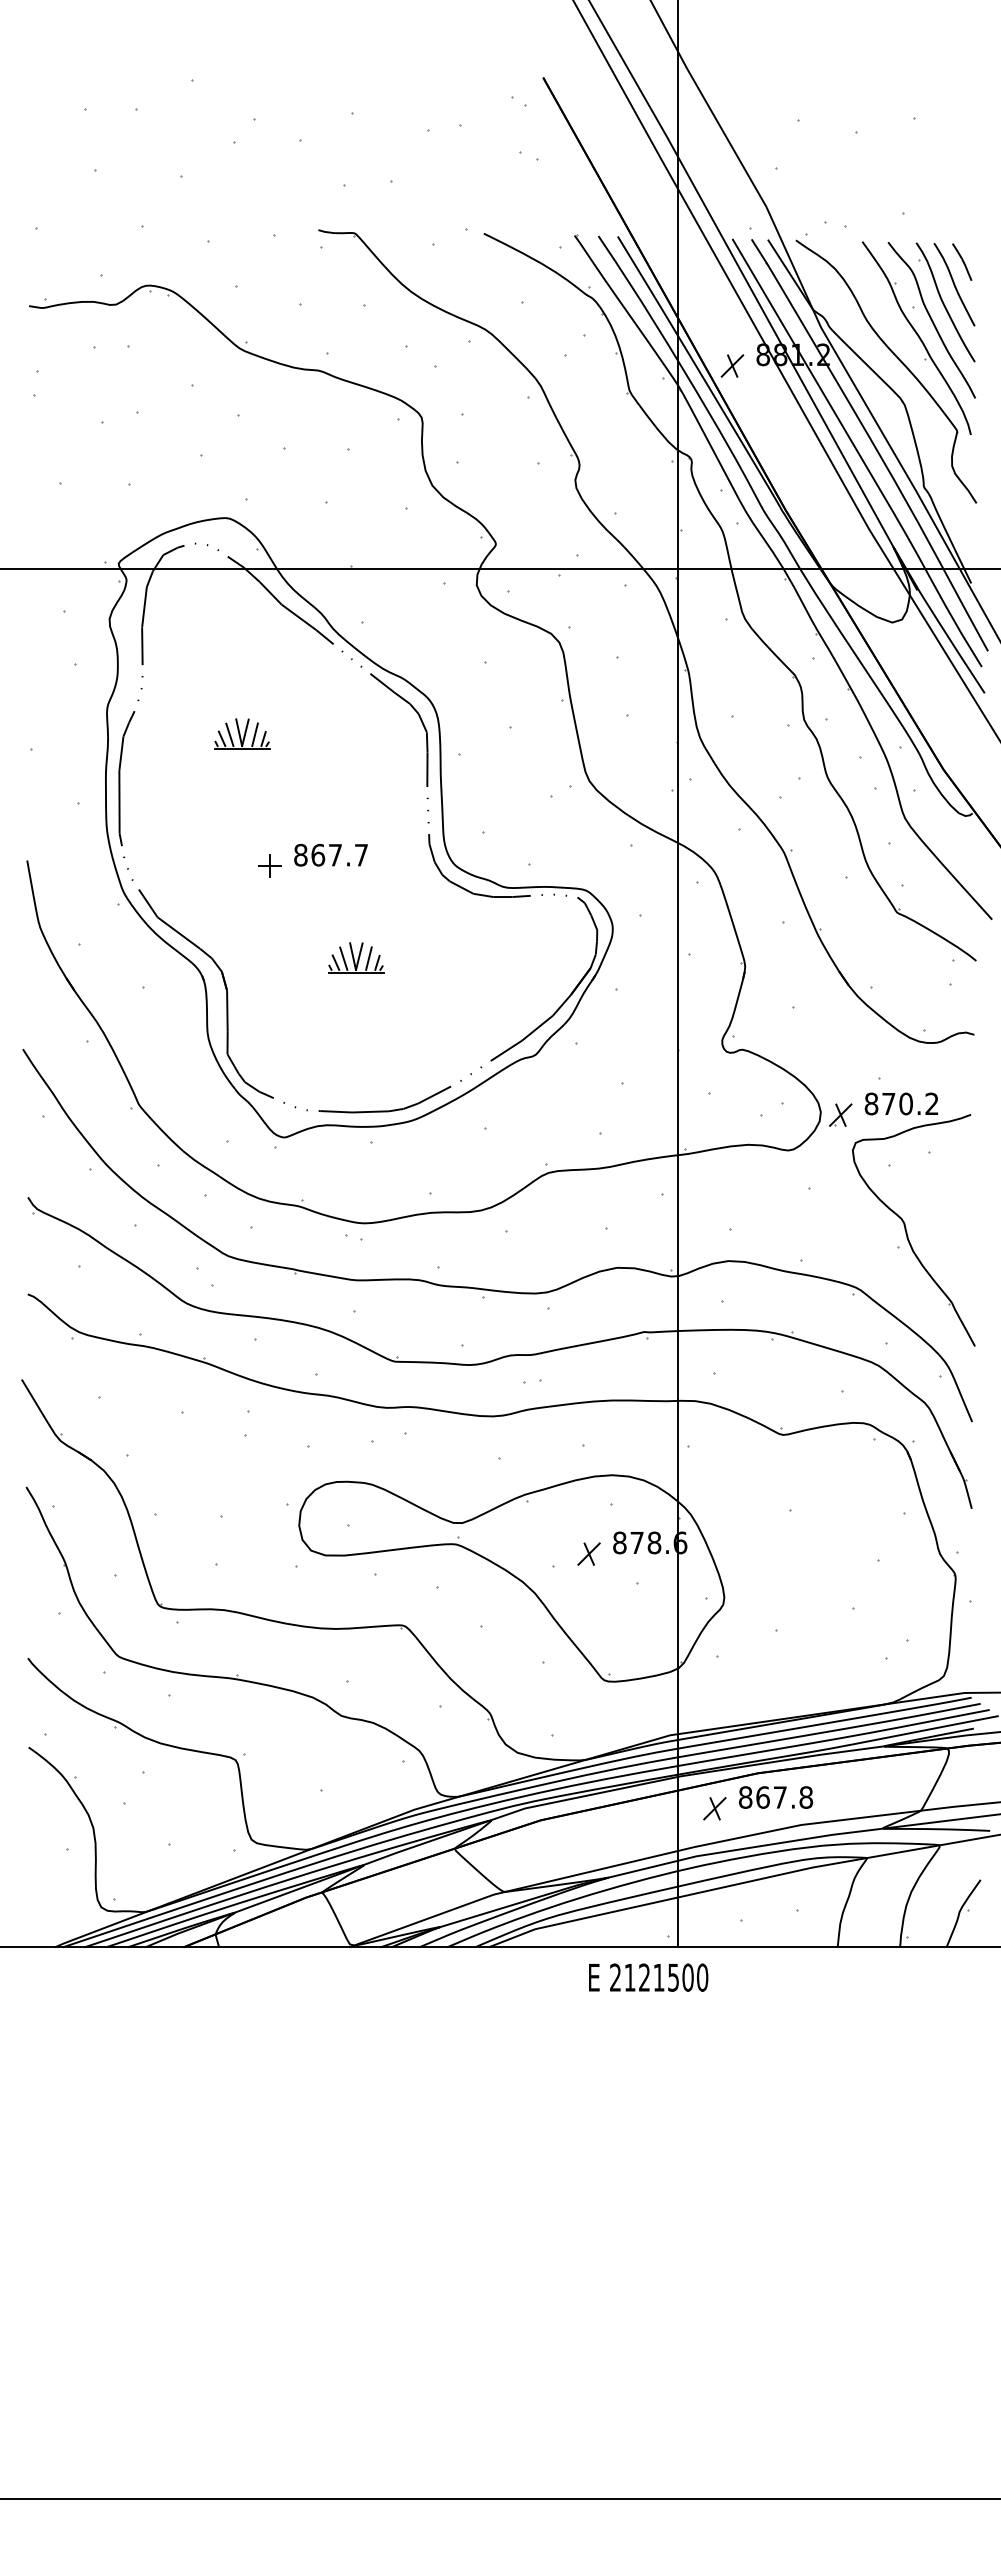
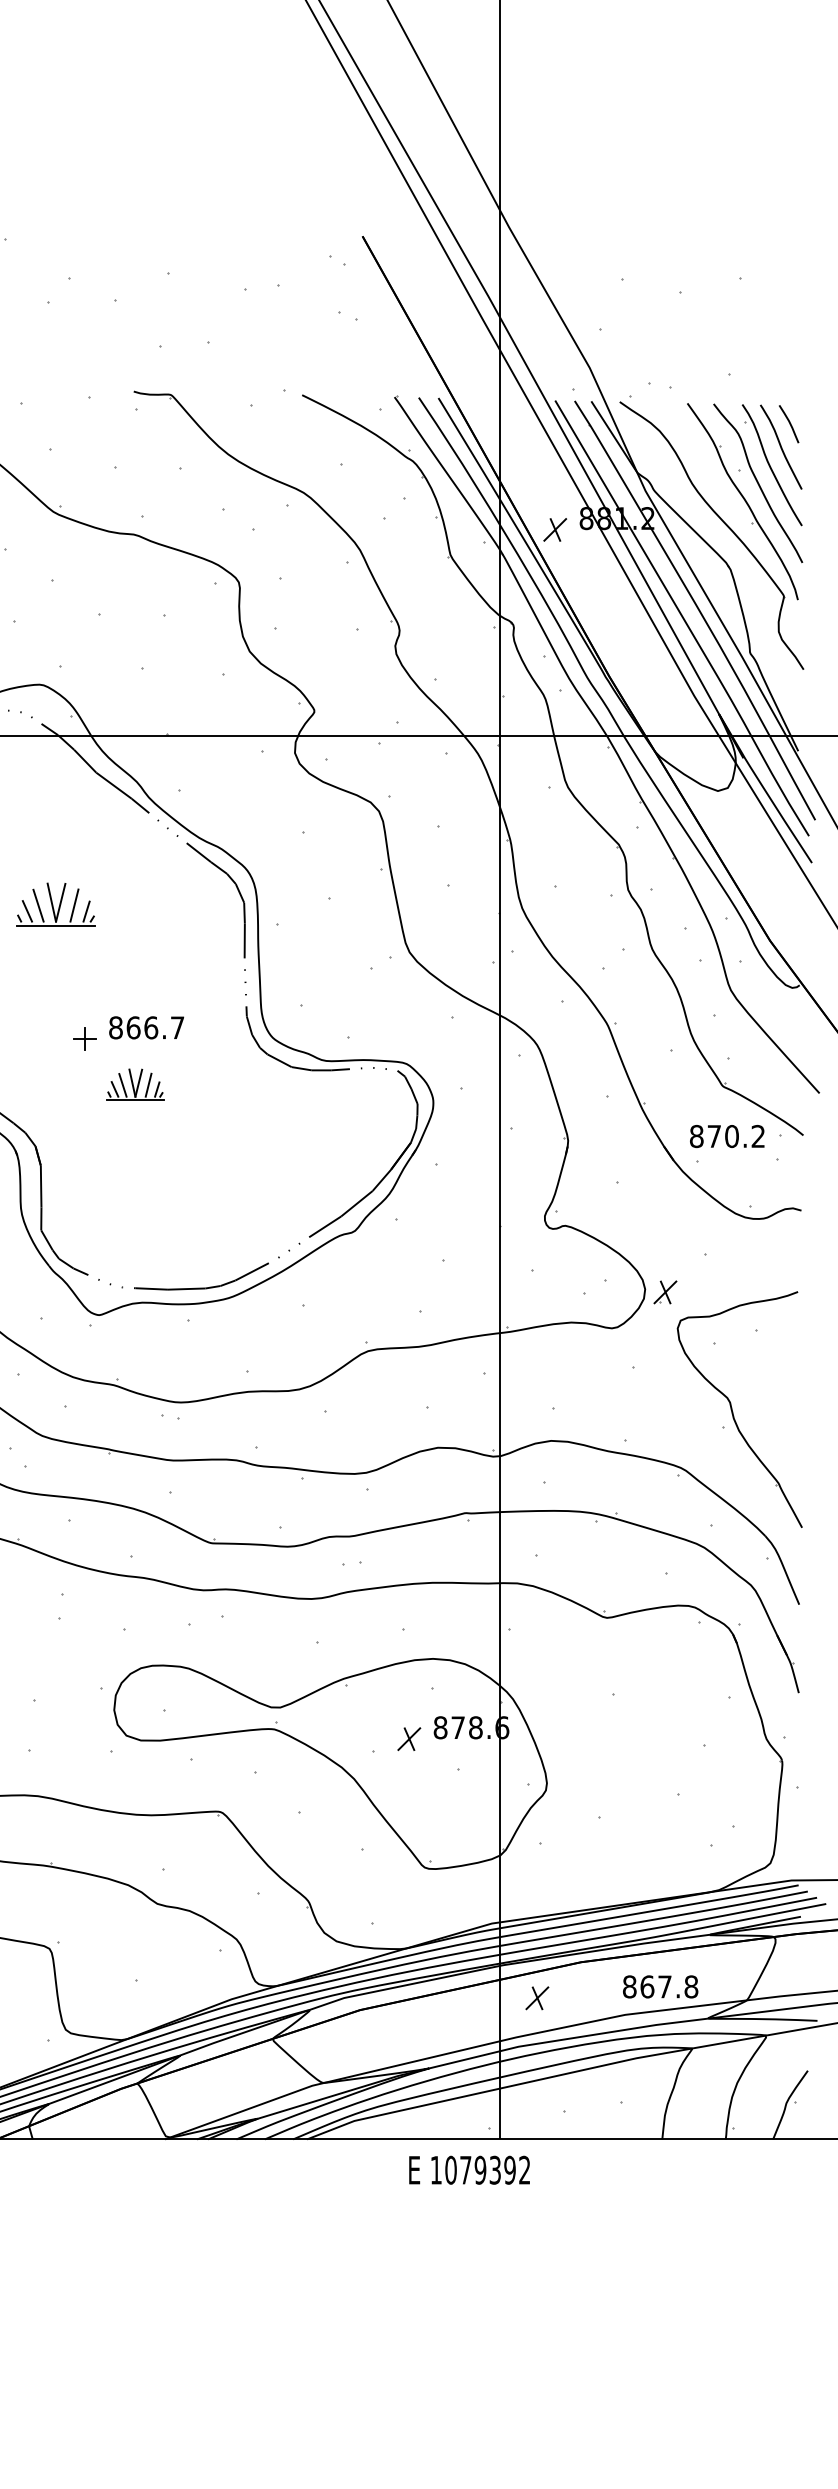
part: (242, 733) -> (56, 903), size x1.4
text: (335, 854) -> (151, 1027), 867.7 -> 866.7
part: (356, 957) -> (135, 1084), moved
text: (900, 1103) -> (726, 1135), moved
text: (776, 1797) -> (661, 1986), moved
text: (659, 1977) -> (480, 2170), 2121500 -> 1079392

